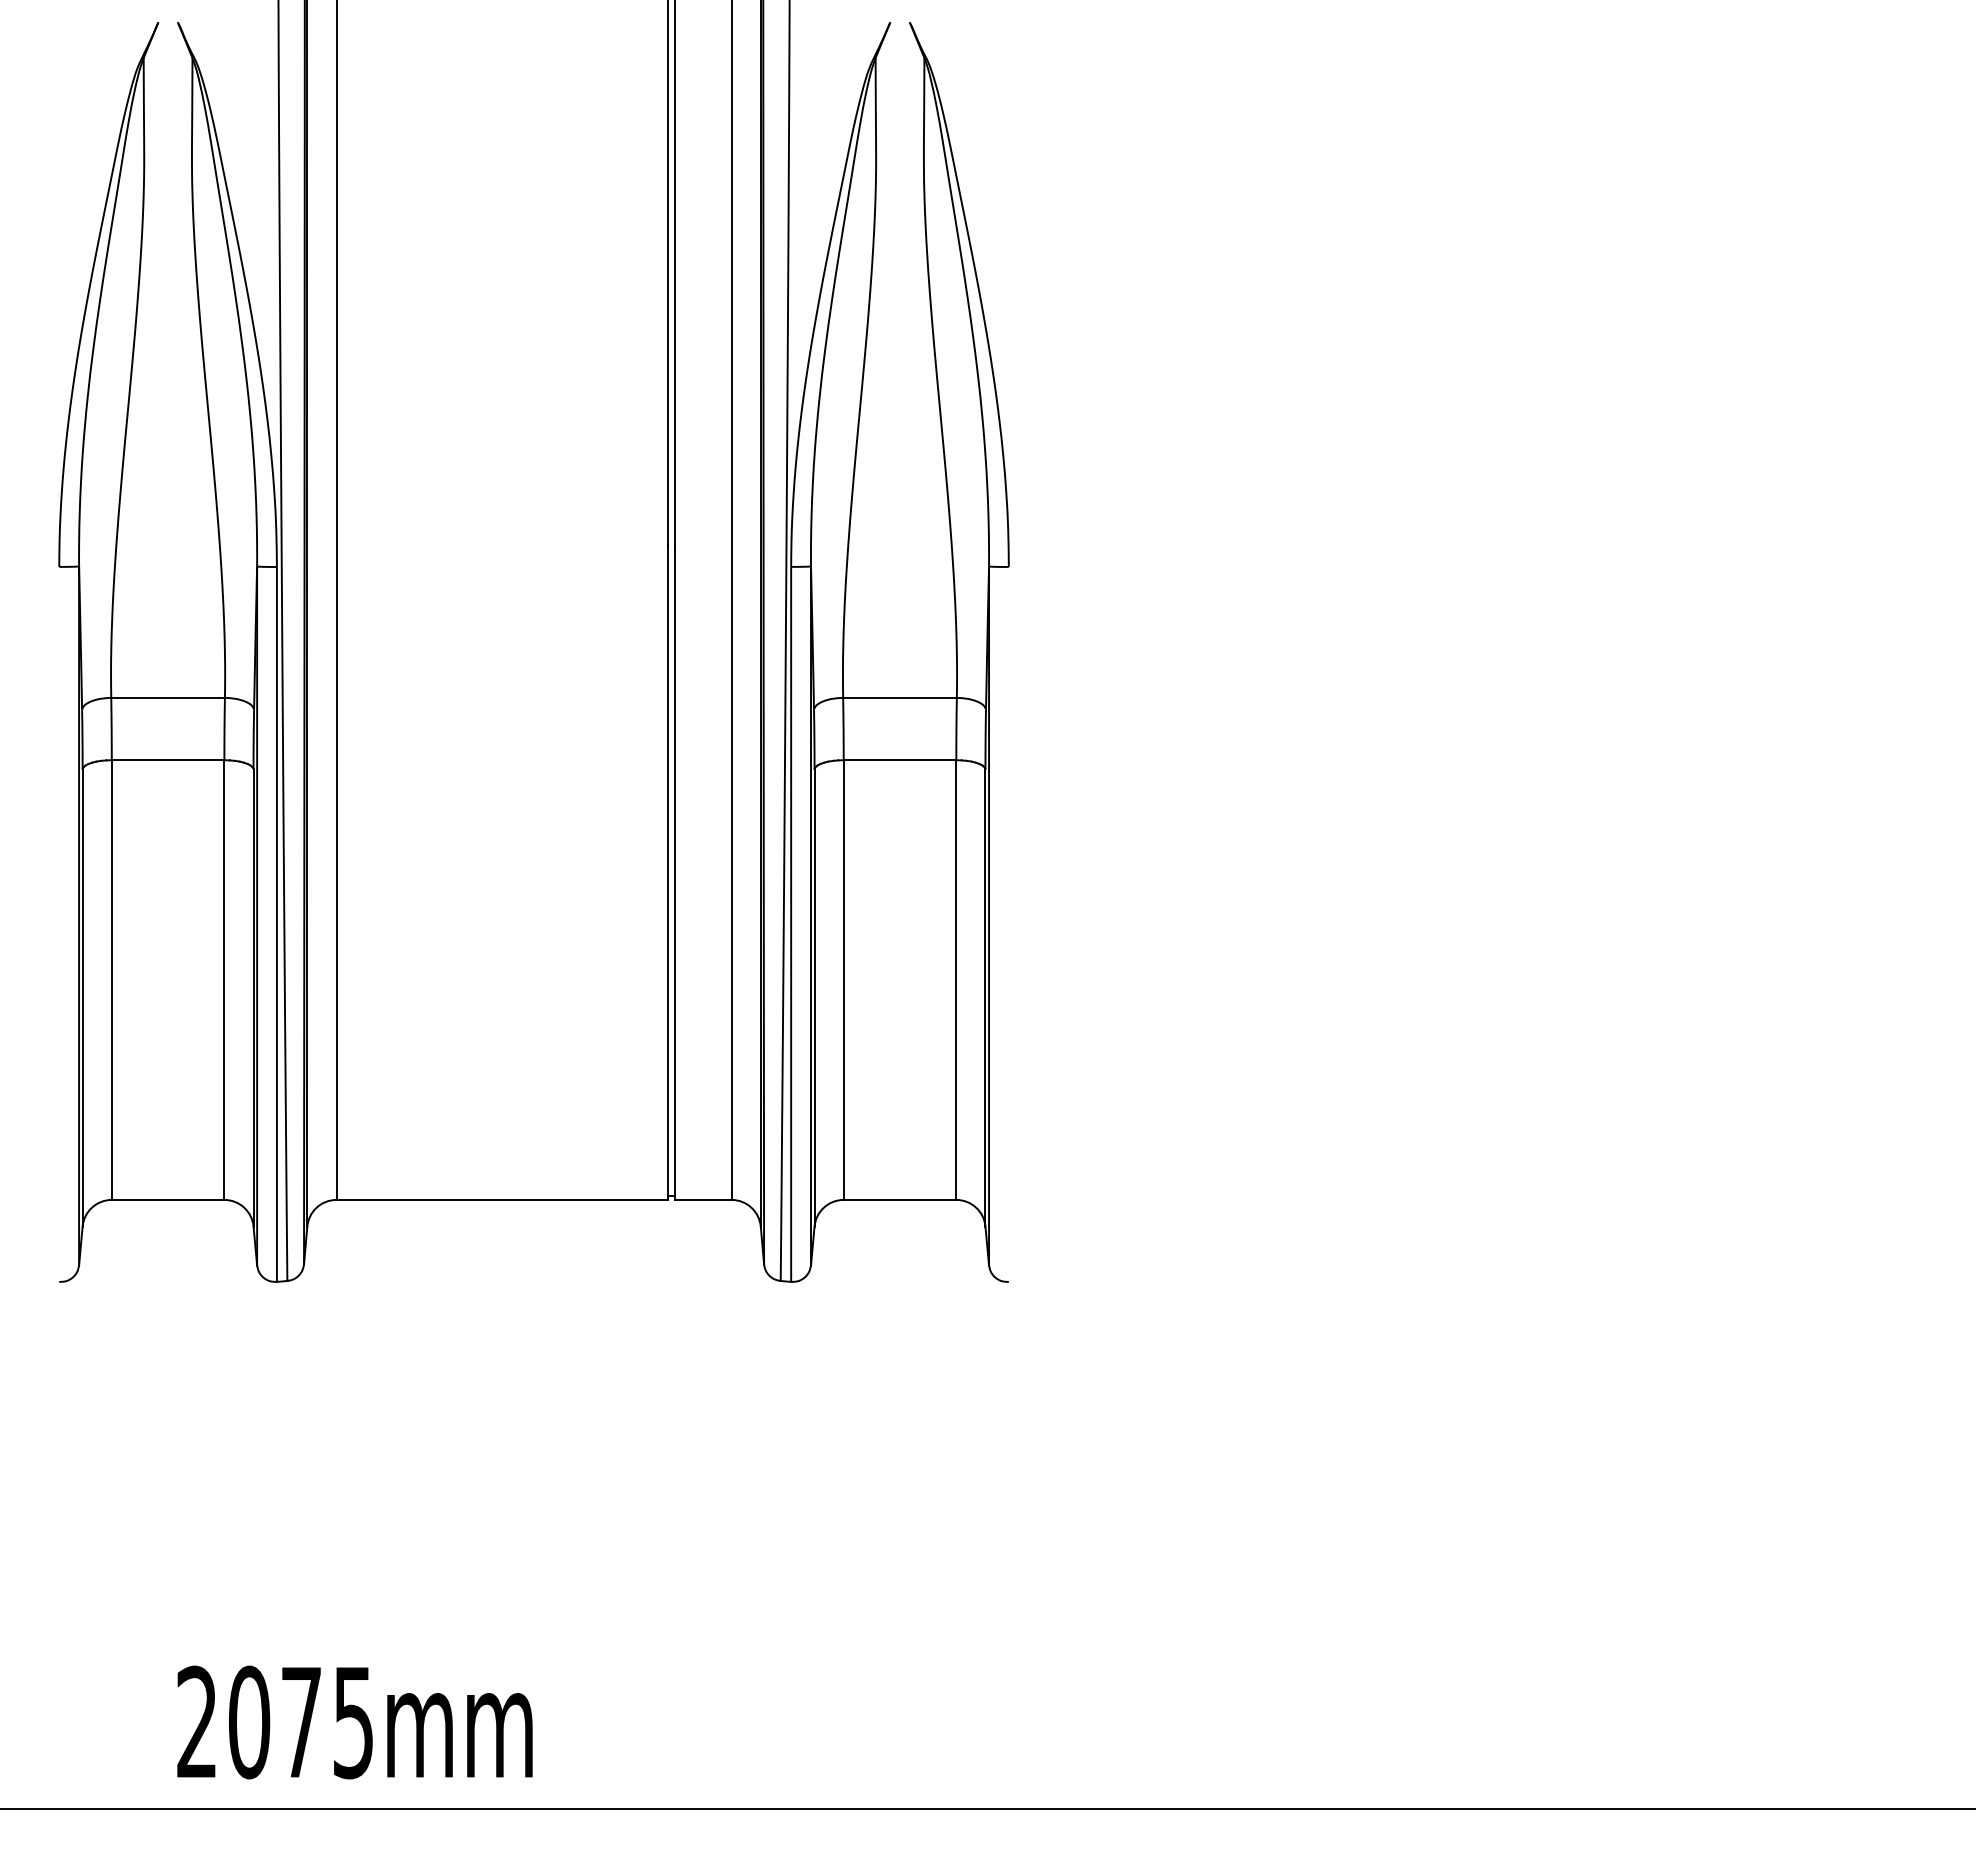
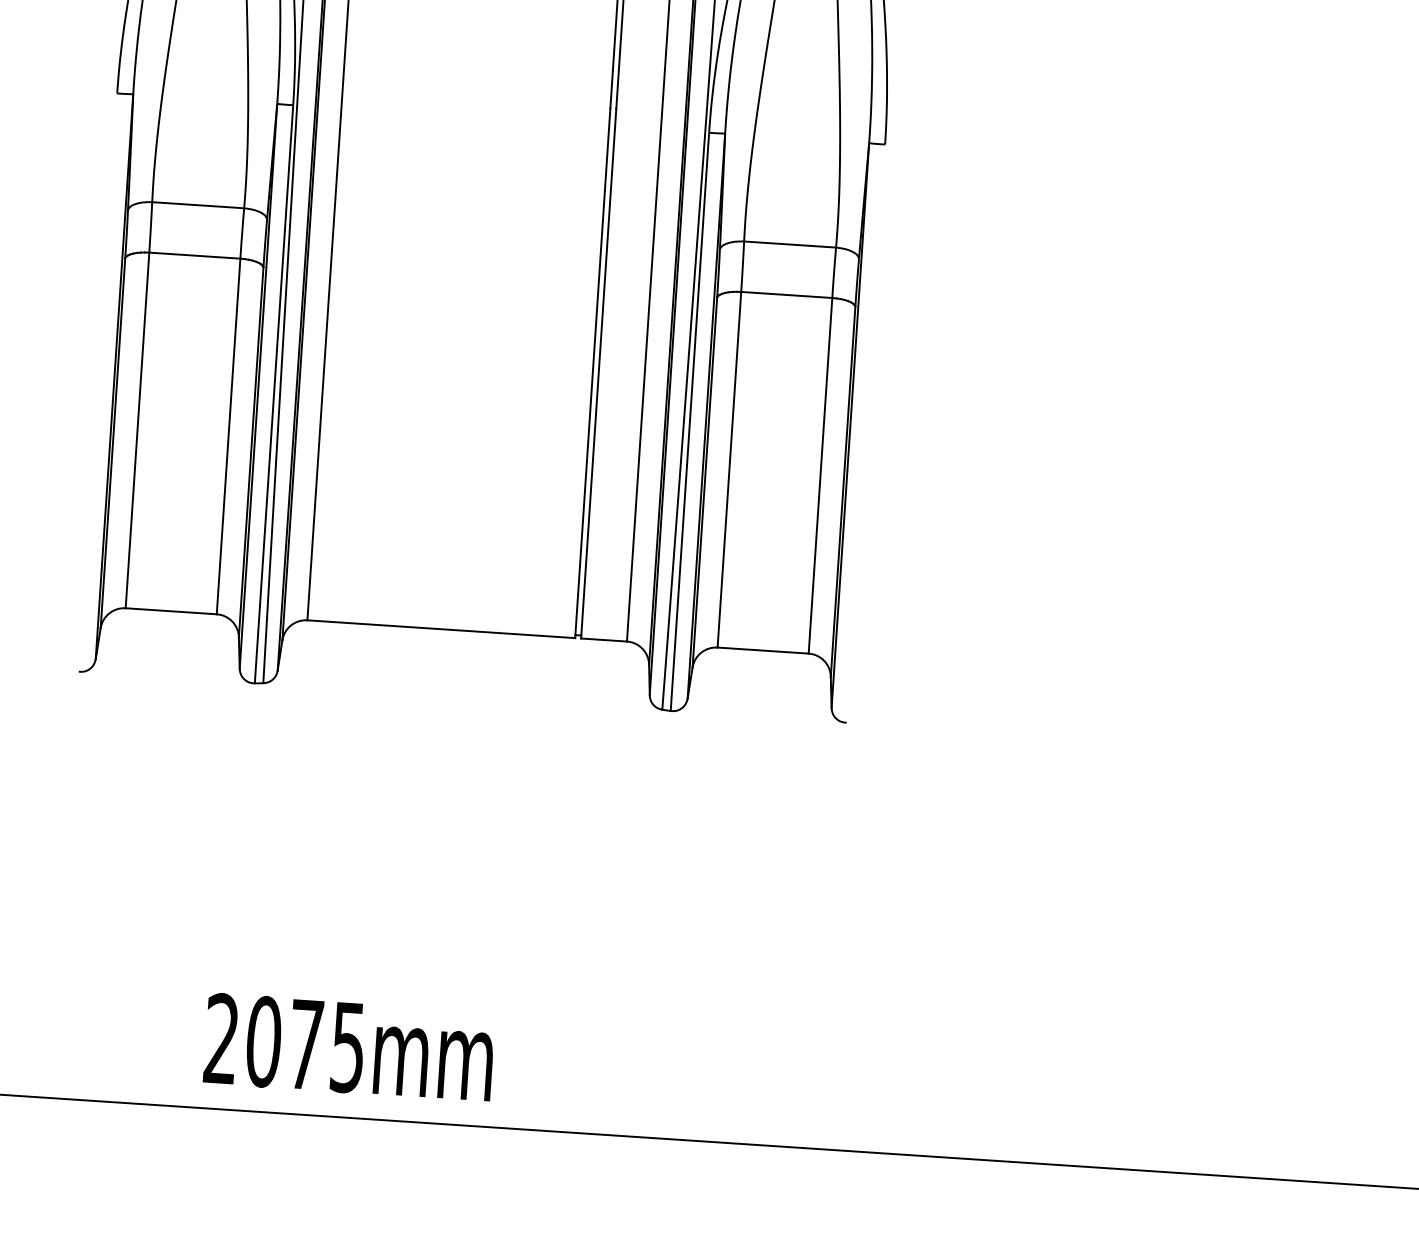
text: (354, 1722) -> (348, 1047), moved

